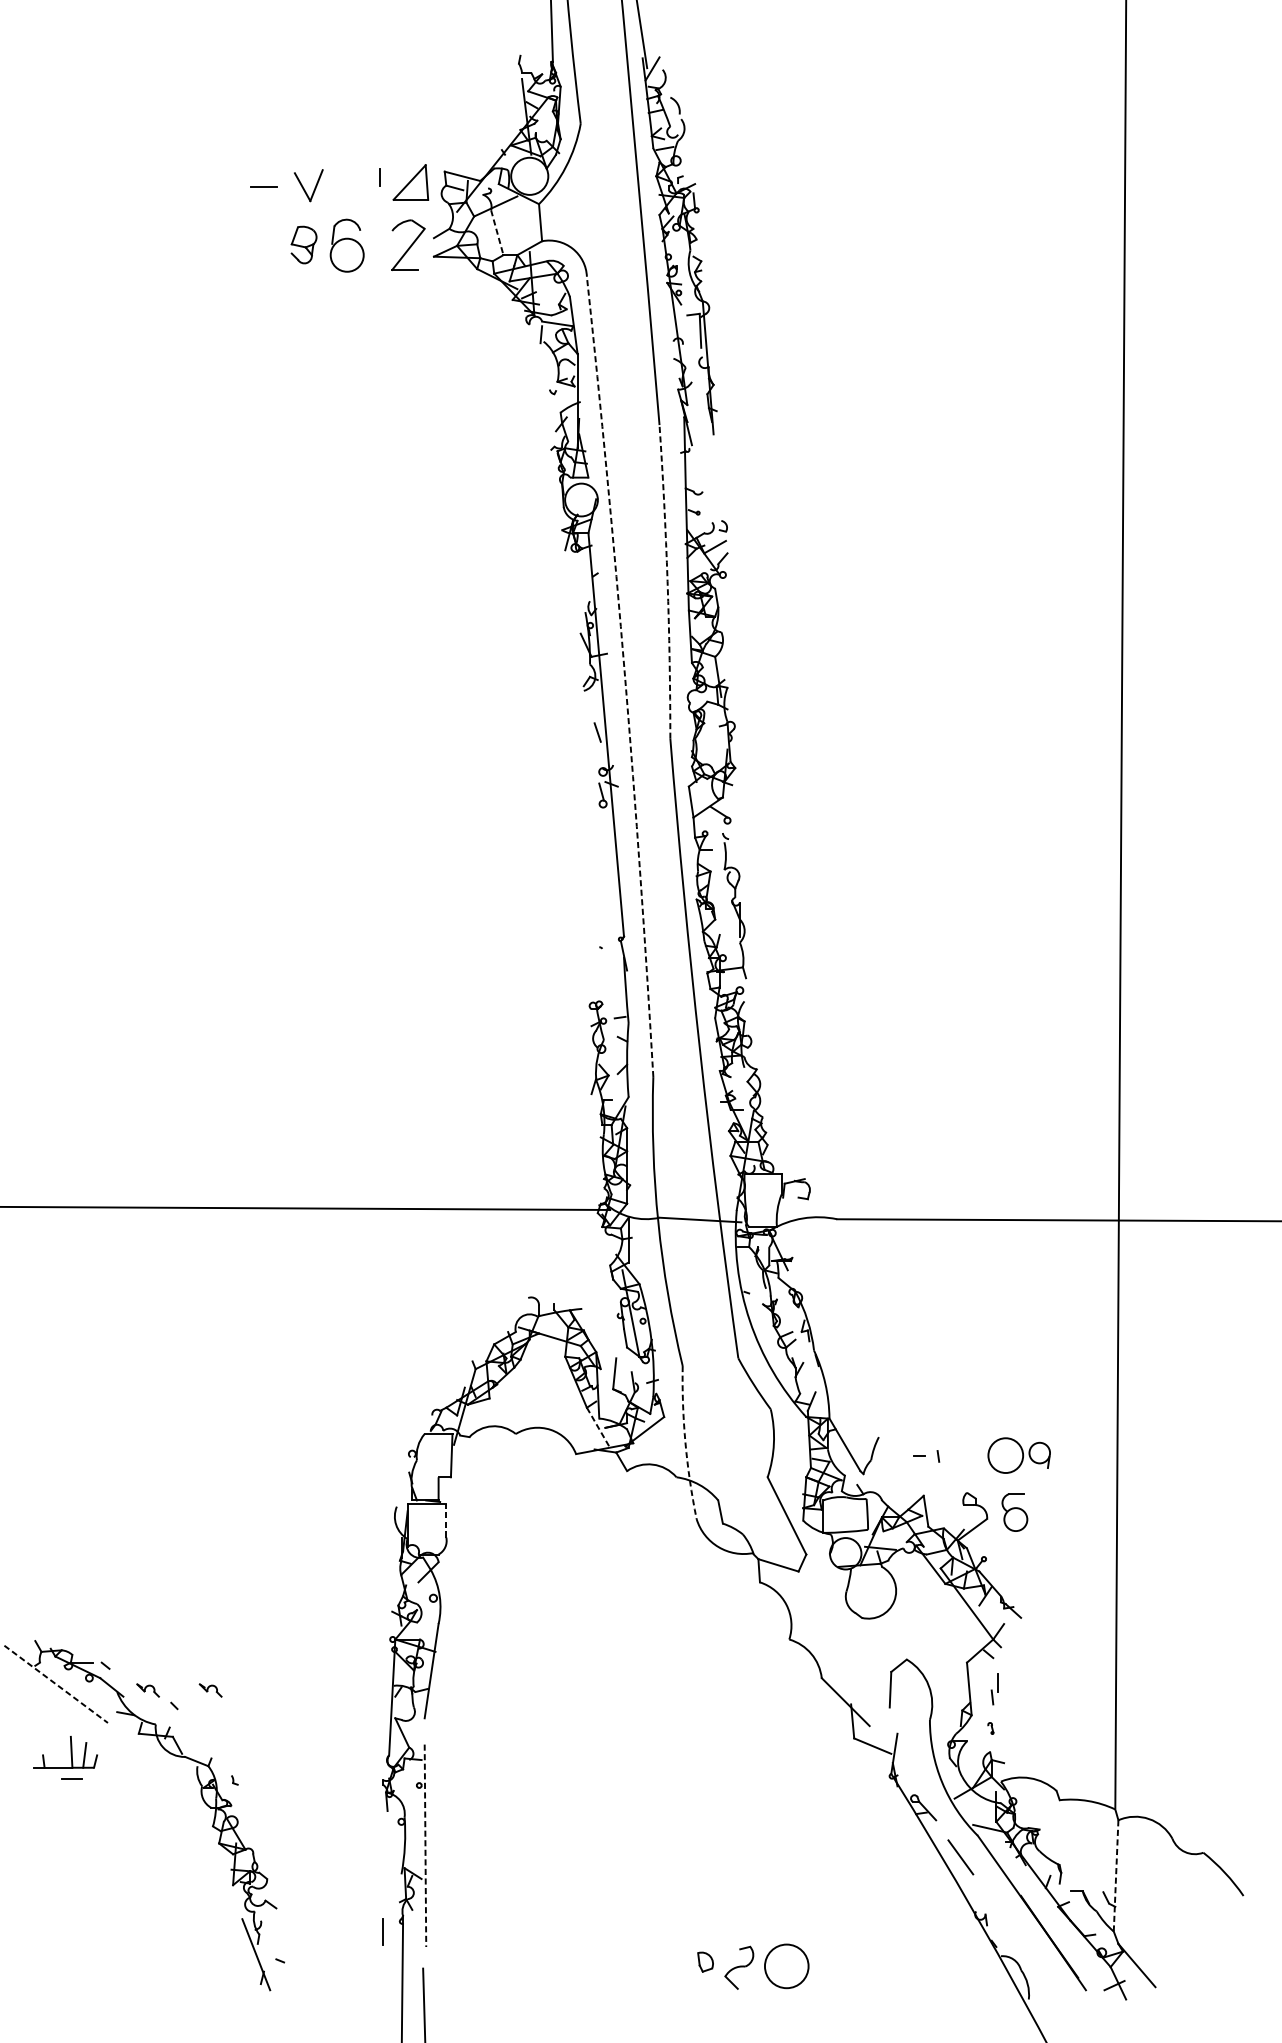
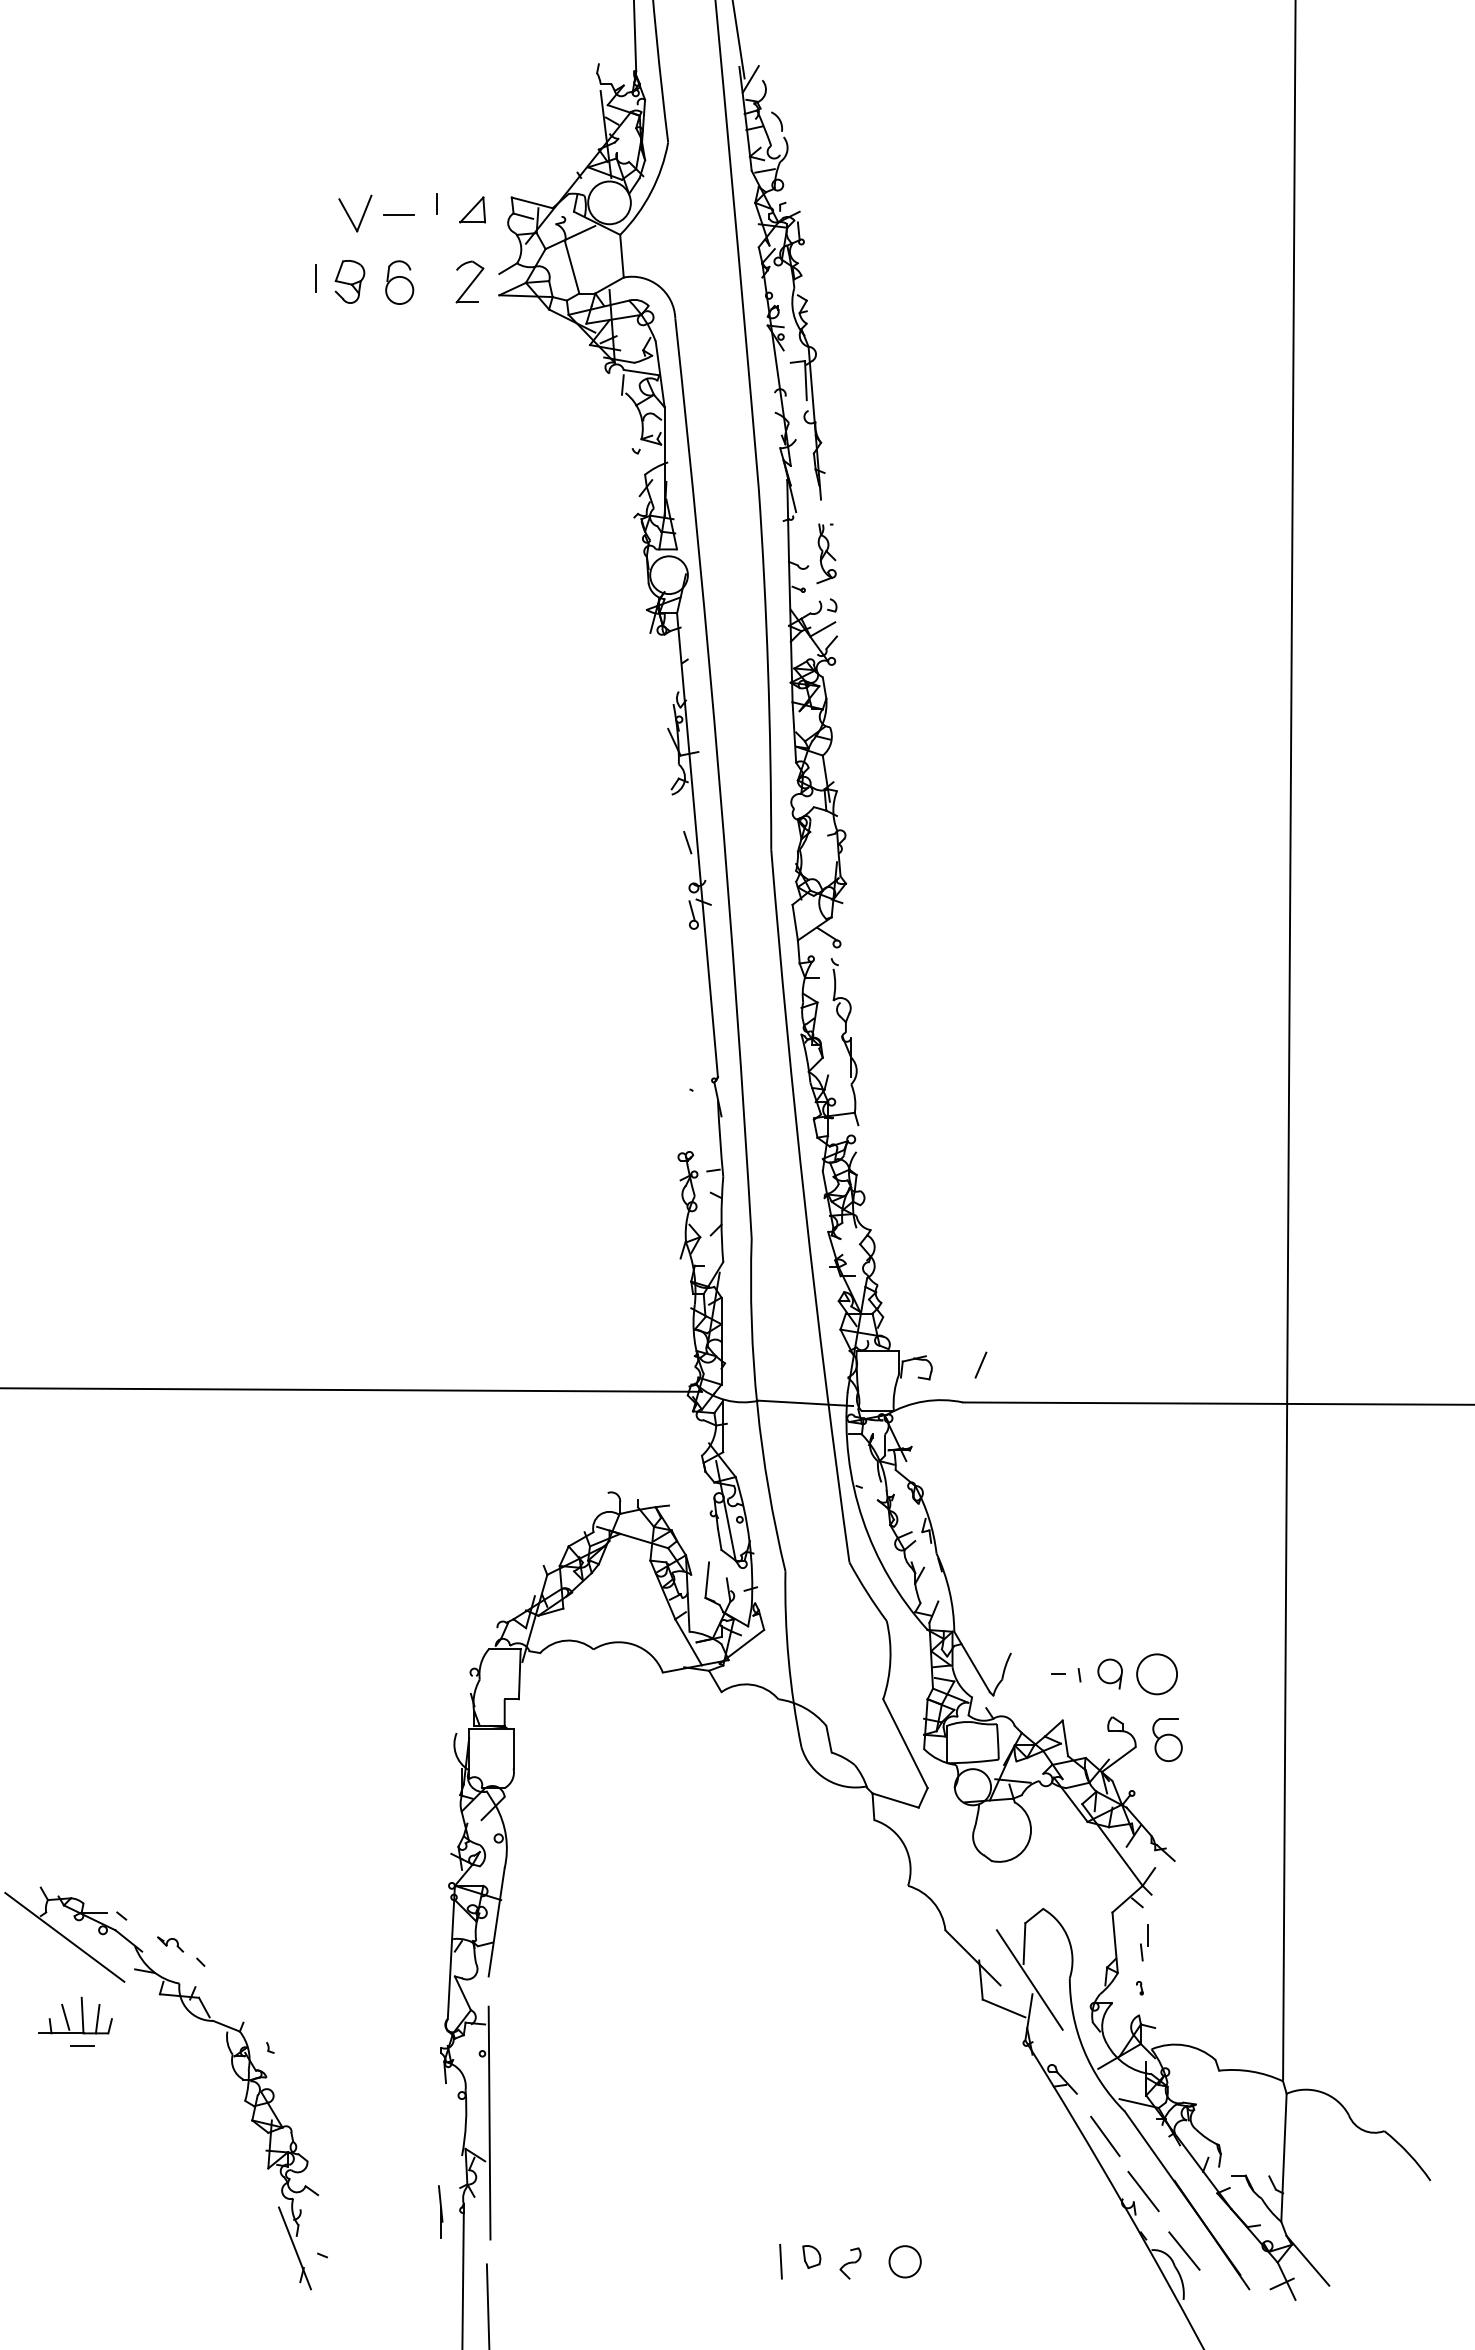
part: (410, 182) -> (472, 209), size x0.62
line: (263, 186) -> (398, 214), moved
line: (497, 232) -> (572, 267), dashed -> solid
line: (274, 242) -> (316, 278), added
part: (408, 244) -> (469, 281), size x0.71
part: (347, 245) -> (399, 282), size x0.71
part: (718, 481) -> (826, 553), added
arc: (667, 582) -> (768, 669), dashed -> solid
arc: (625, 676) -> (719, 778), dashed -> solid
line: (852, 1186) -> (980, 1364), added
line: (598, 1427) -> (688, 1642), dashed -> solid
arc: (685, 1442) -> (788, 1659), dashed -> solid
part: (1039, 1454) -> (1109, 1673), moved
line: (446, 1520) -> (513, 1749), dashed -> solid
line: (56, 1684) -> (65, 1937), dashed -> solid
part: (210, 1690) -> (242, 1944), removed
line: (894, 1720) -> (1029, 1979), added
line: (56, 1753) -> (65, 2016), added
line: (425, 1846) -> (489, 2123), dashed -> solid
line: (1115, 1876) -> (1283, 2158), dashed -> solid
line: (993, 1905) -> (1143, 2191), added
line: (382, 1915) -> (440, 2203), added
line: (1029, 1956) -> (1184, 2250), added
line: (678, 1966) -> (780, 2261), added
circle: (786, 1966) -> (904, 2261), size x0.62
part: (739, 1967) -> (850, 2263), size x0.62

